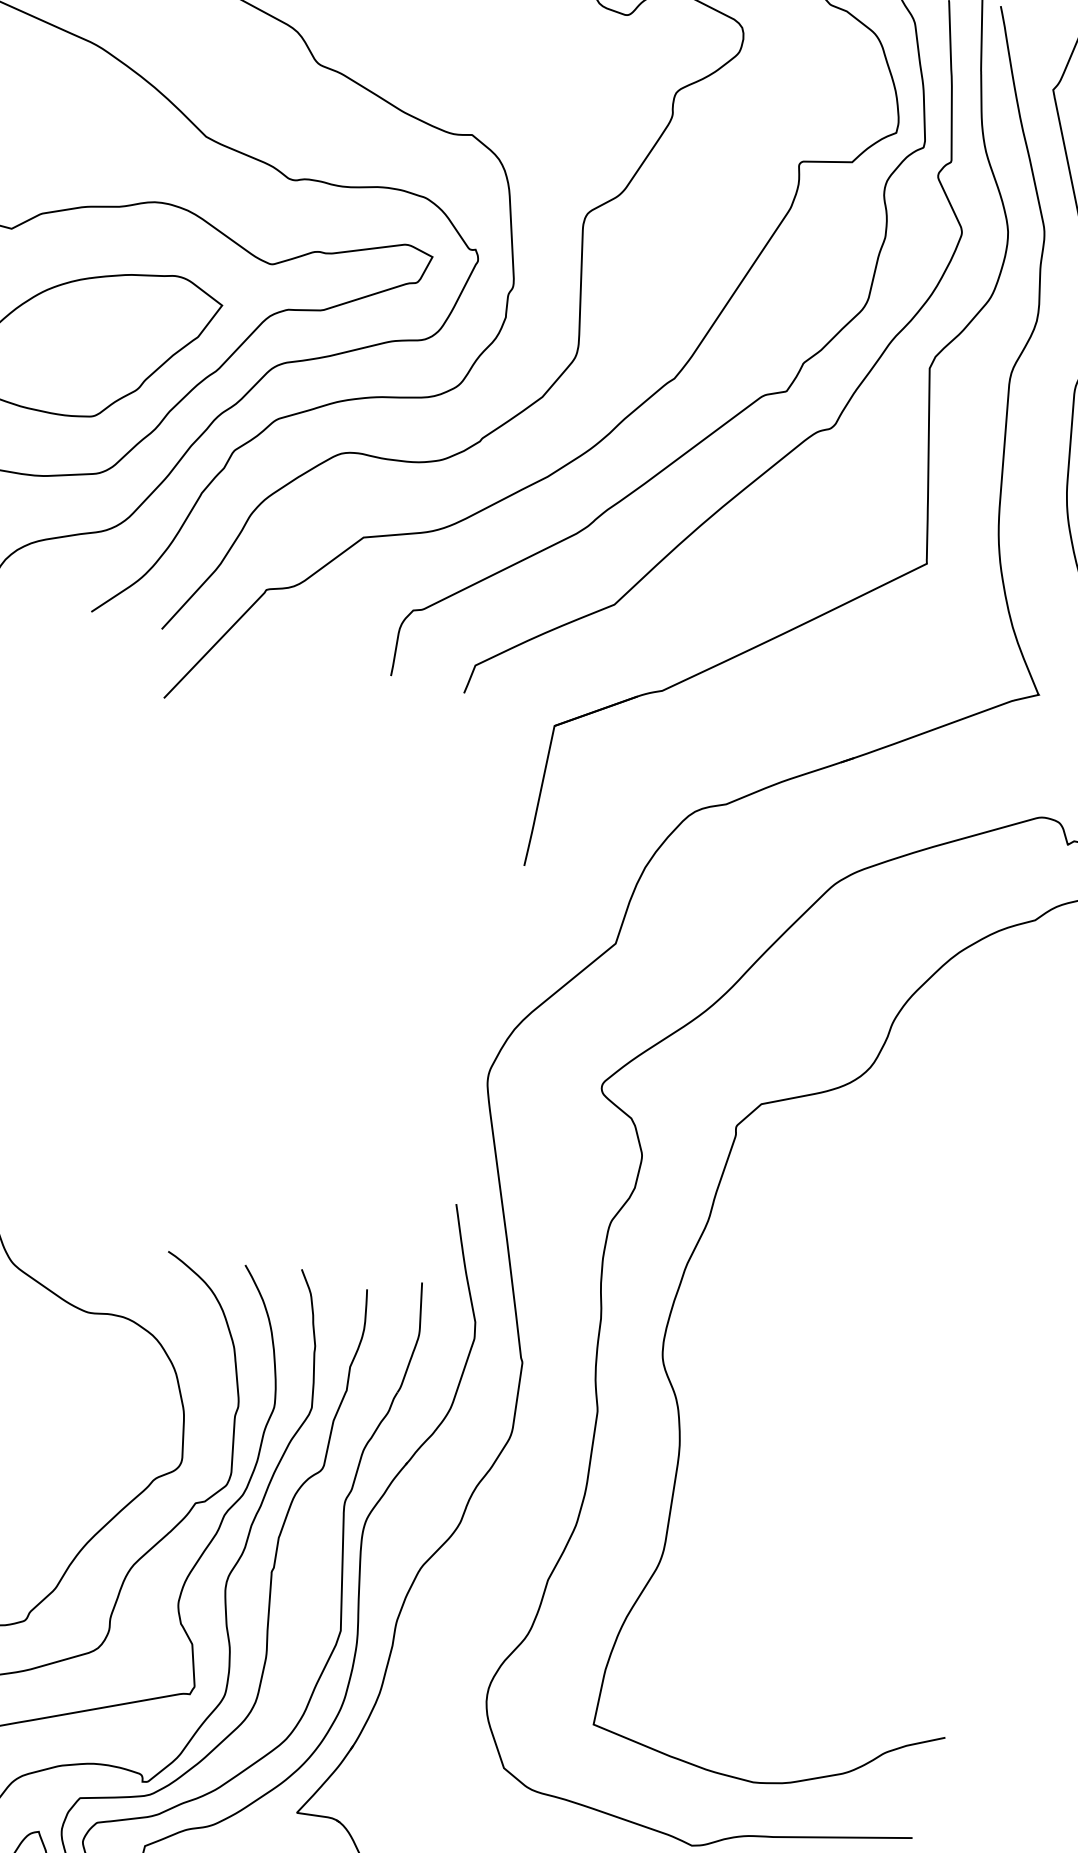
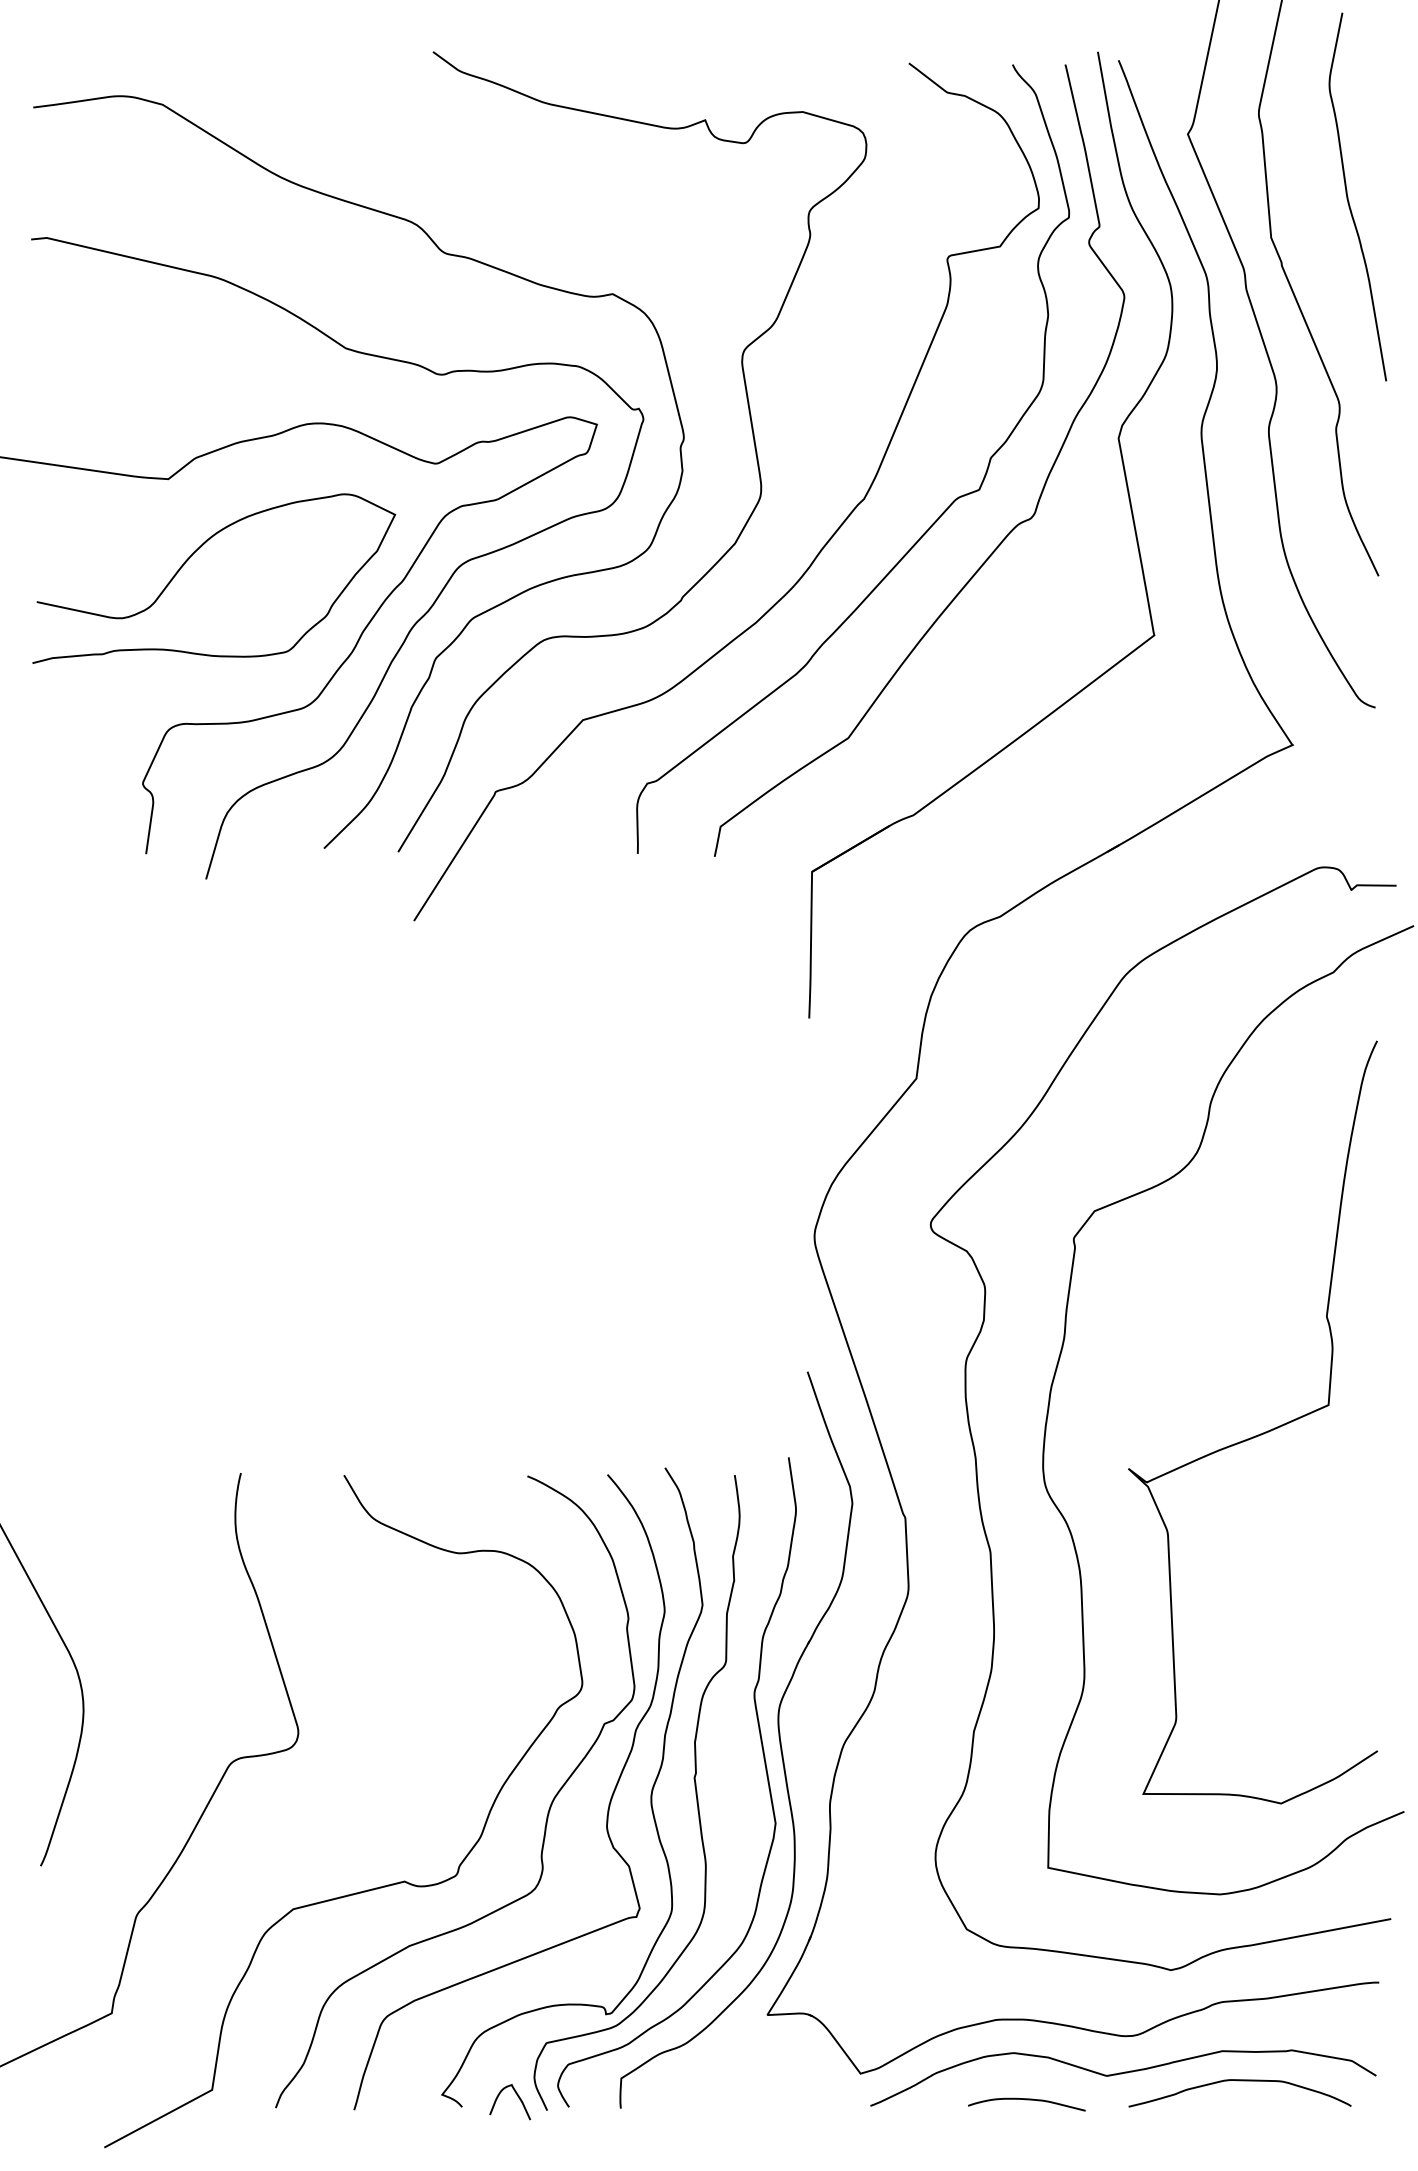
curve: (875, 1348) -> (1257, 1434), added

